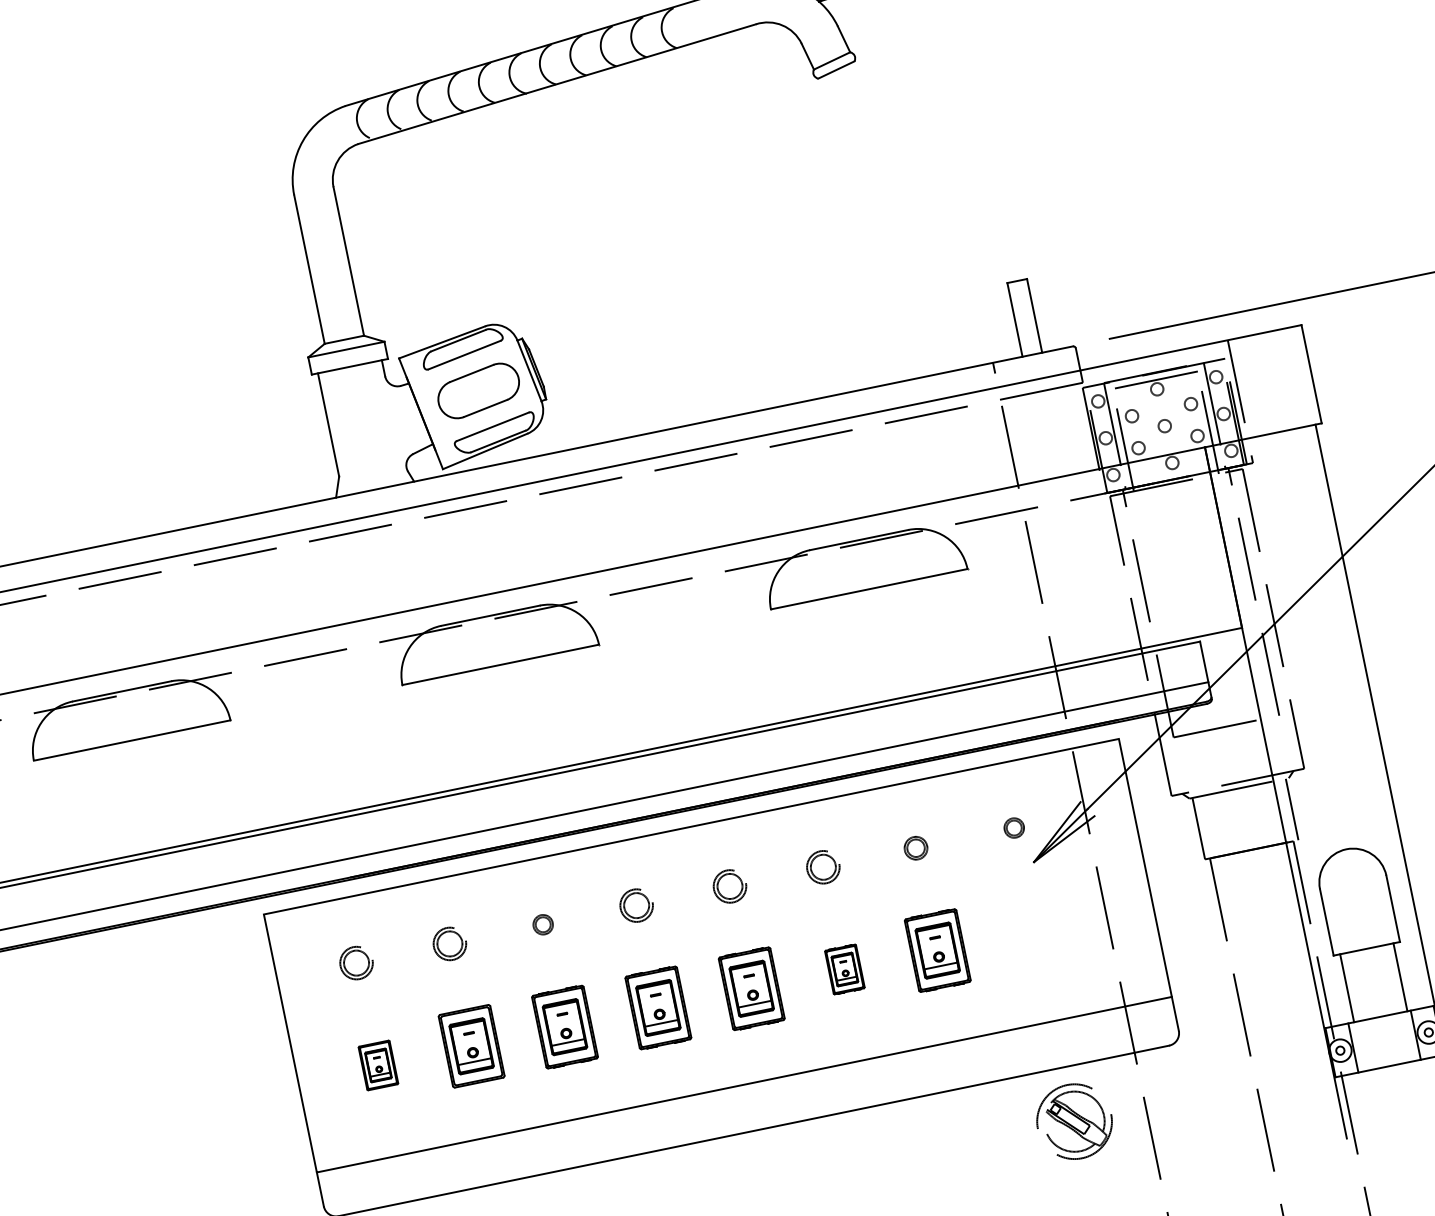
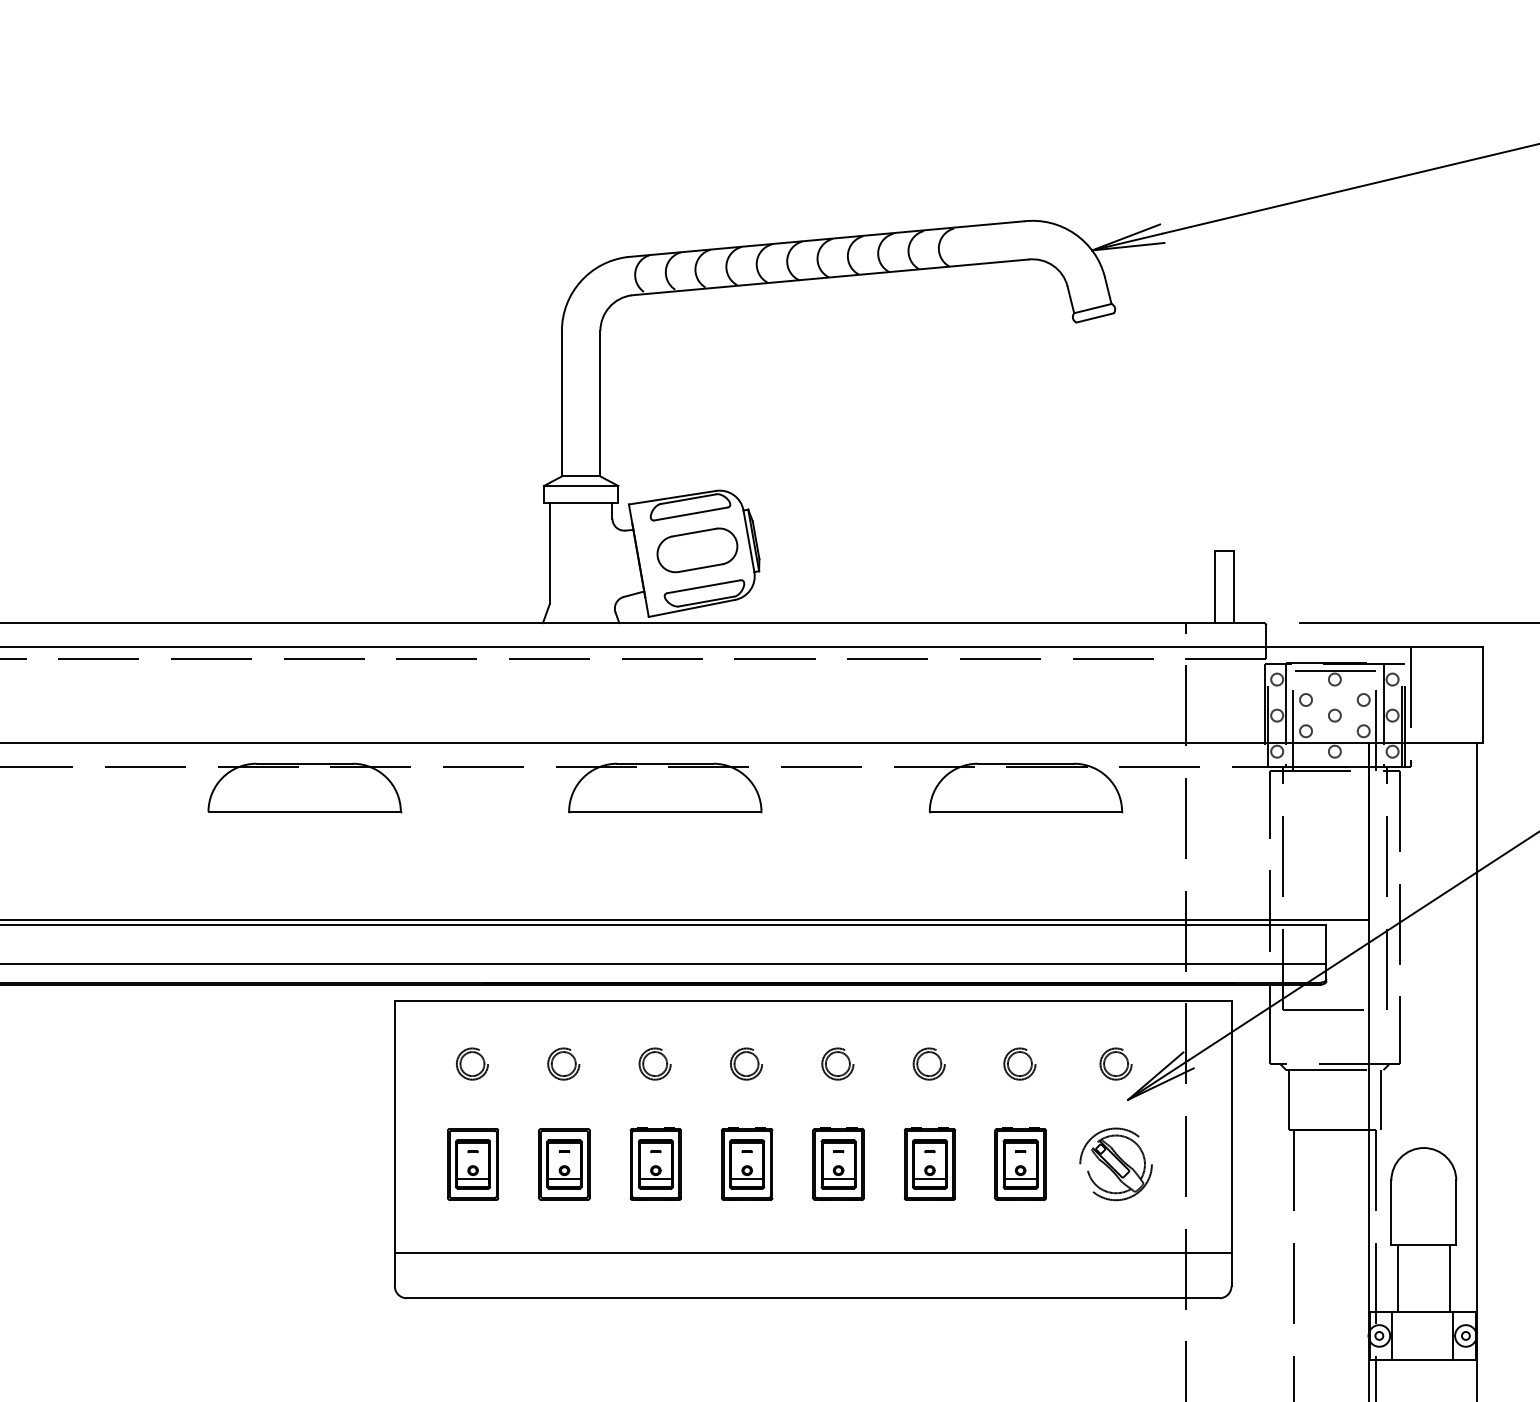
part: (1013, 827) -> (1115, 1063), size x1.67
part: (915, 847) -> (1019, 1063), size x1.43
part: (542, 924) -> (654, 1063), size x1.67
part: (844, 968) -> (929, 1163), size x1.67
part: (378, 1065) -> (473, 1164), size x1.67
part: (1073, 1121) -> (1115, 1164), moved

